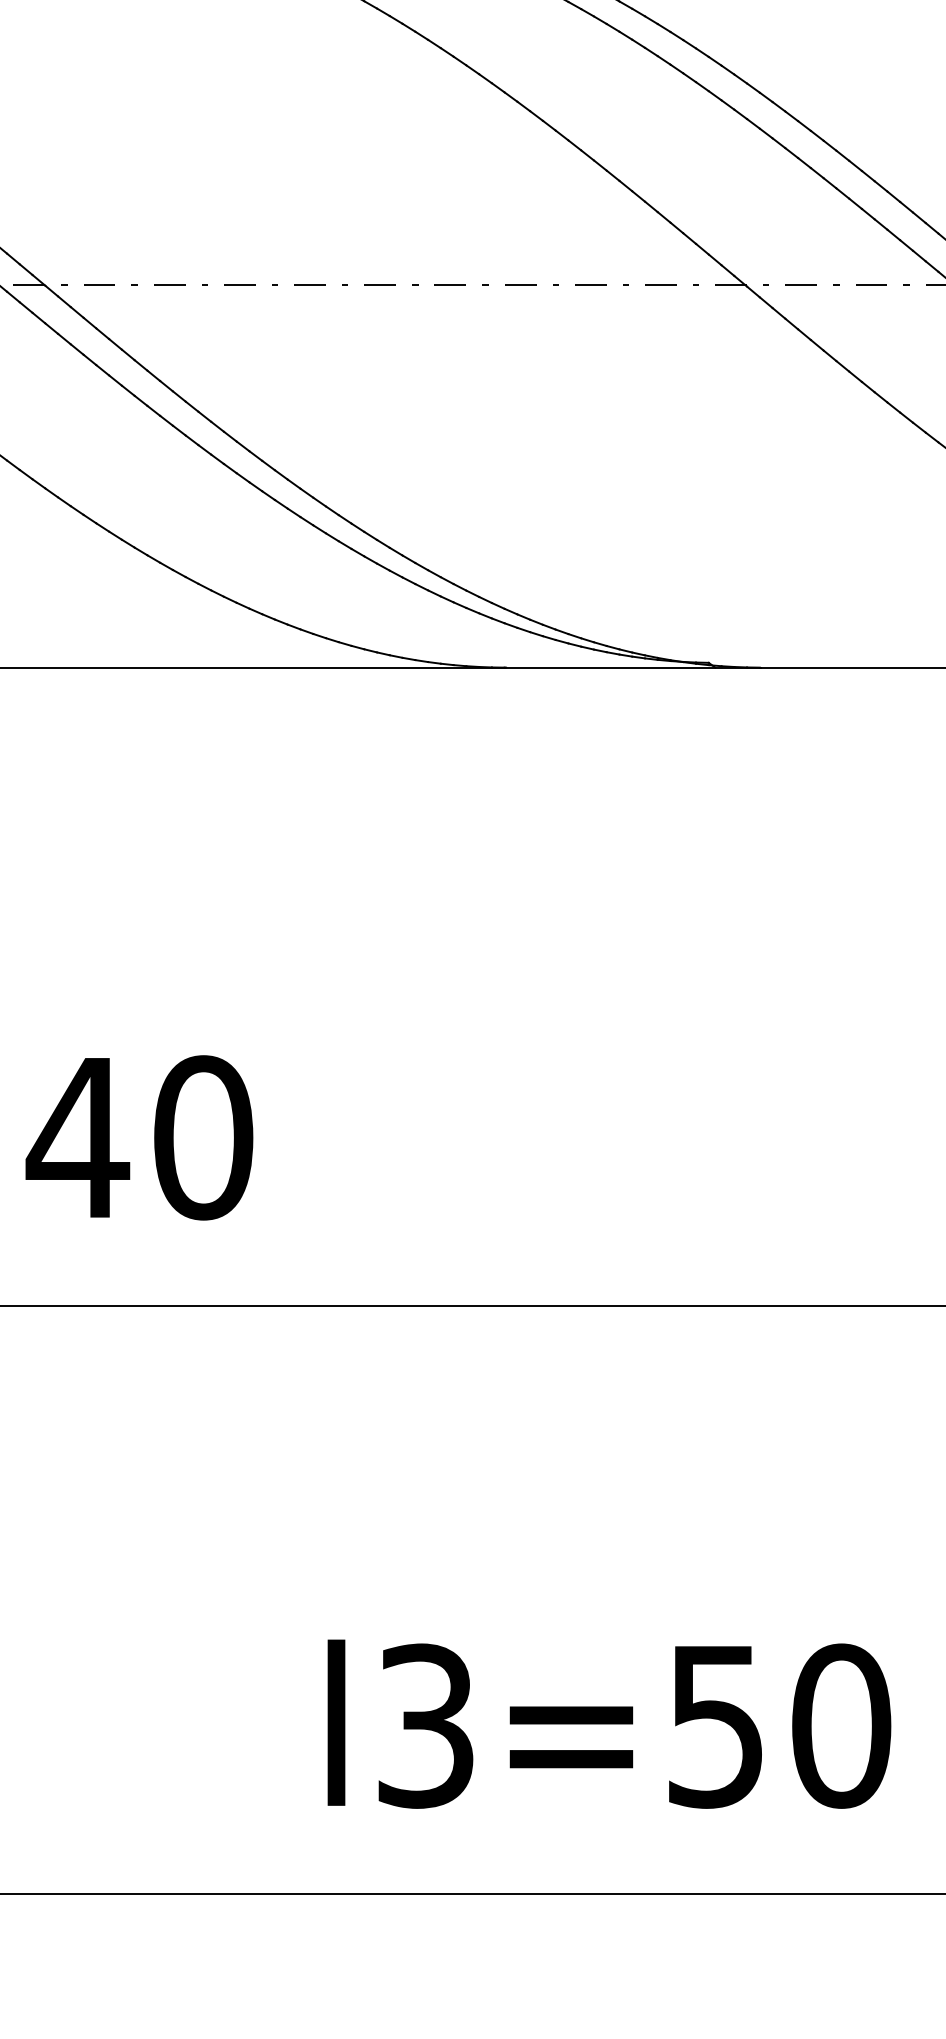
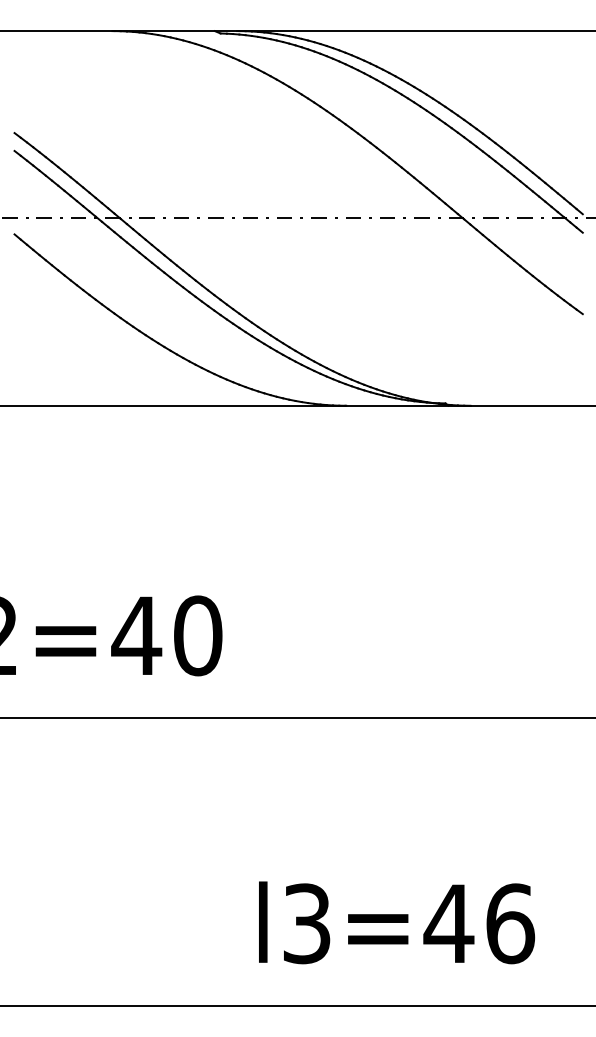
text: (778, 1725) -> (479, 923), l3=50 -> l3=46

